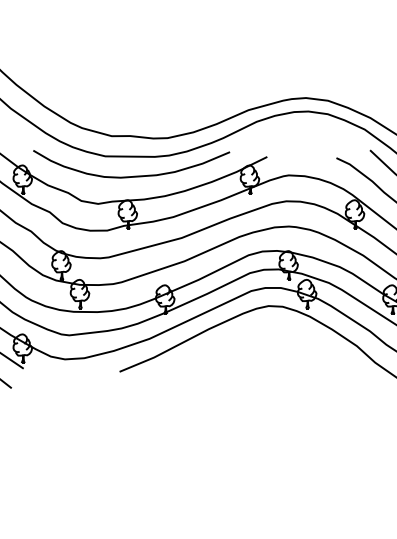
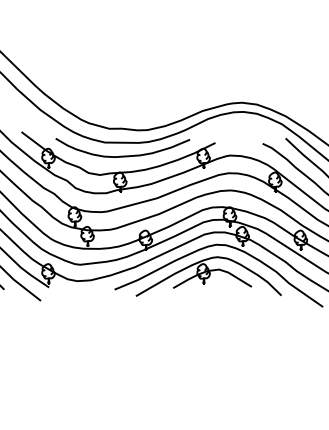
part: (257, 352) -> (208, 276), added

